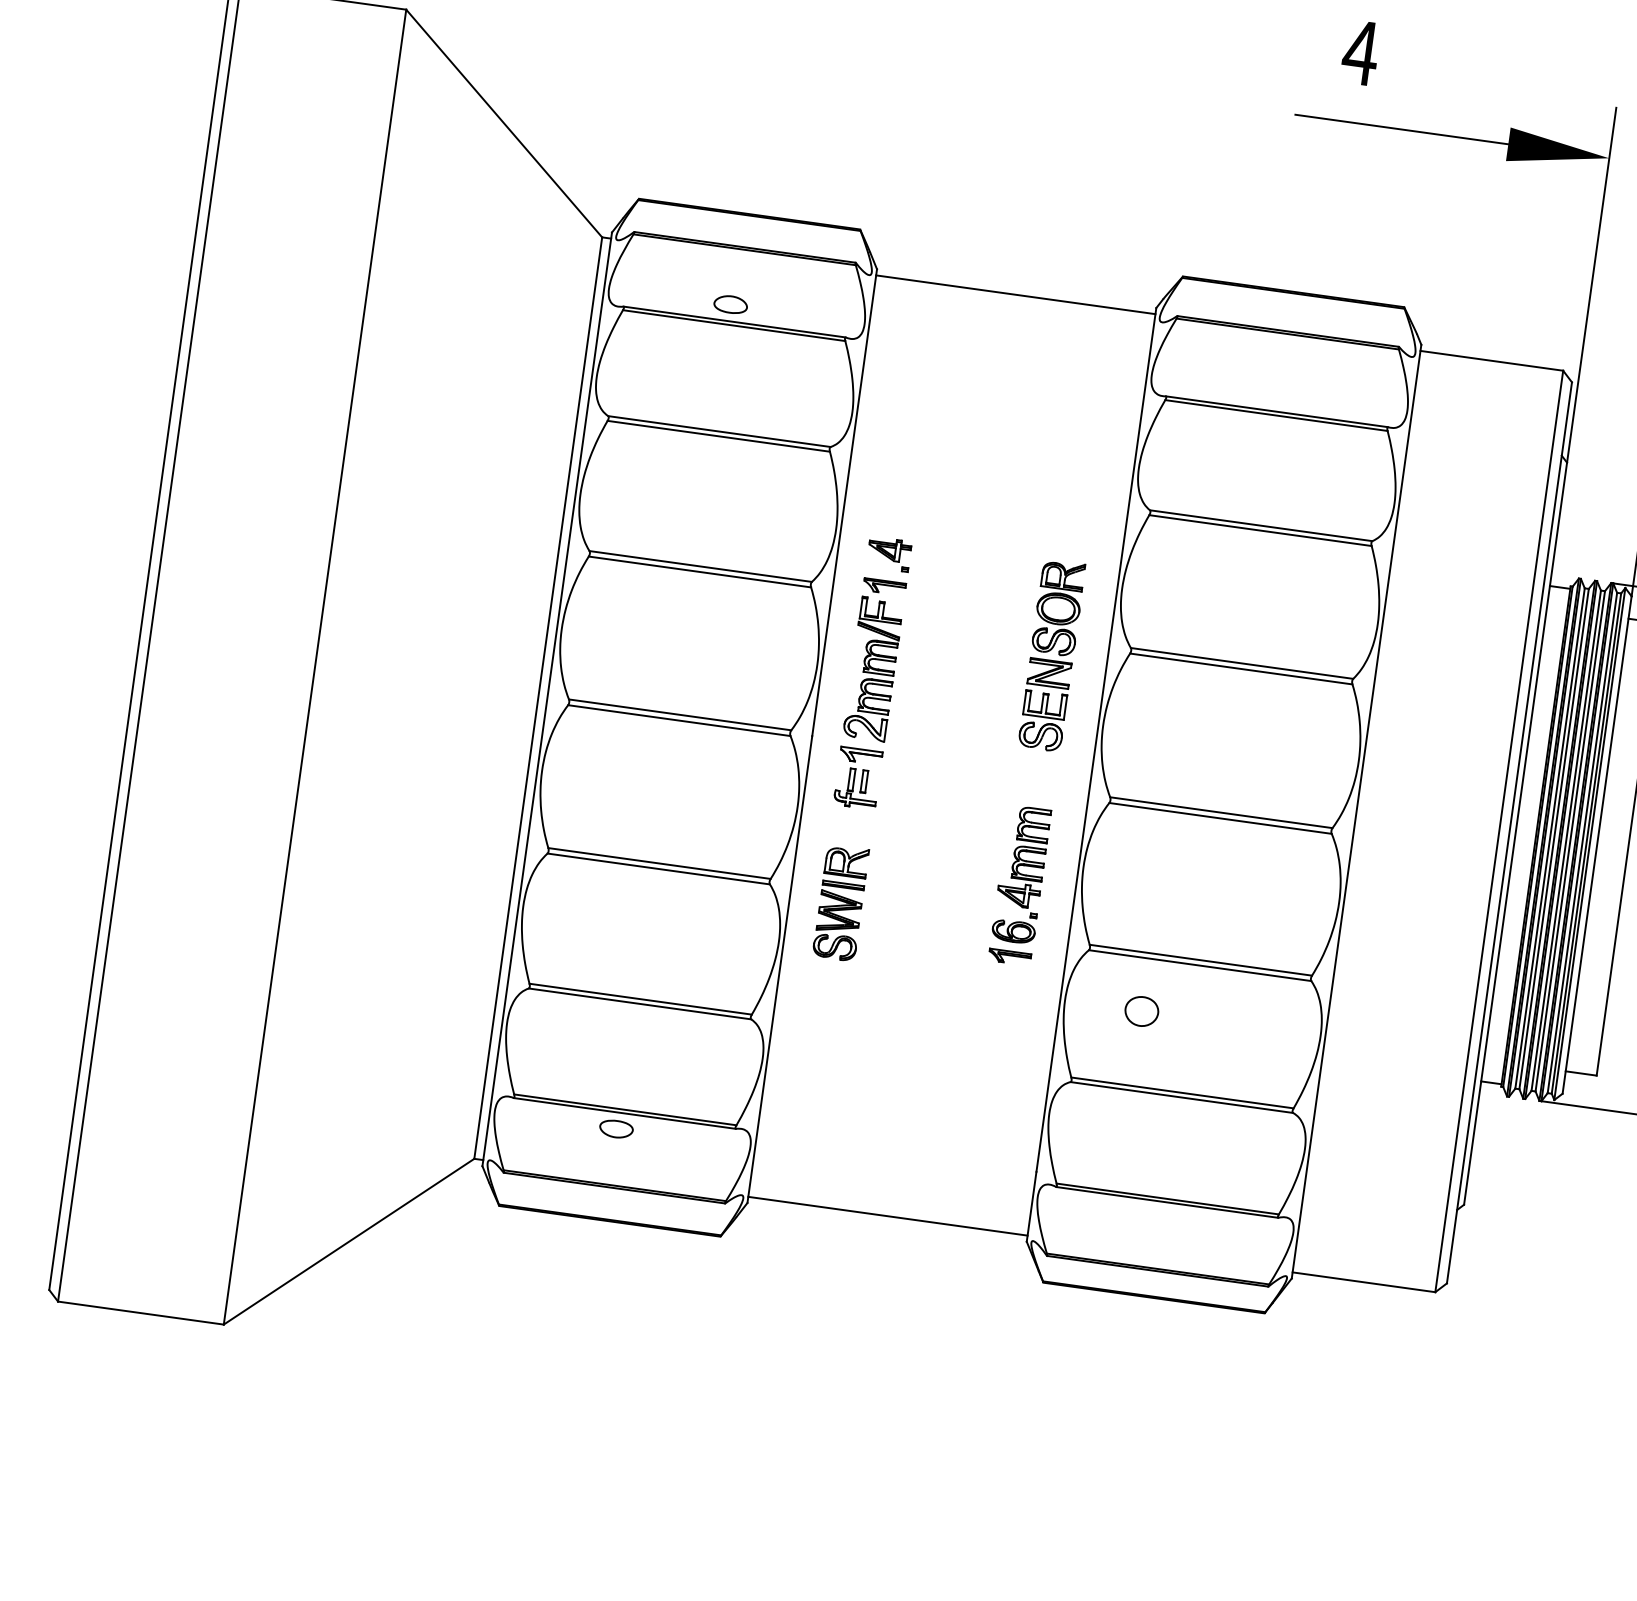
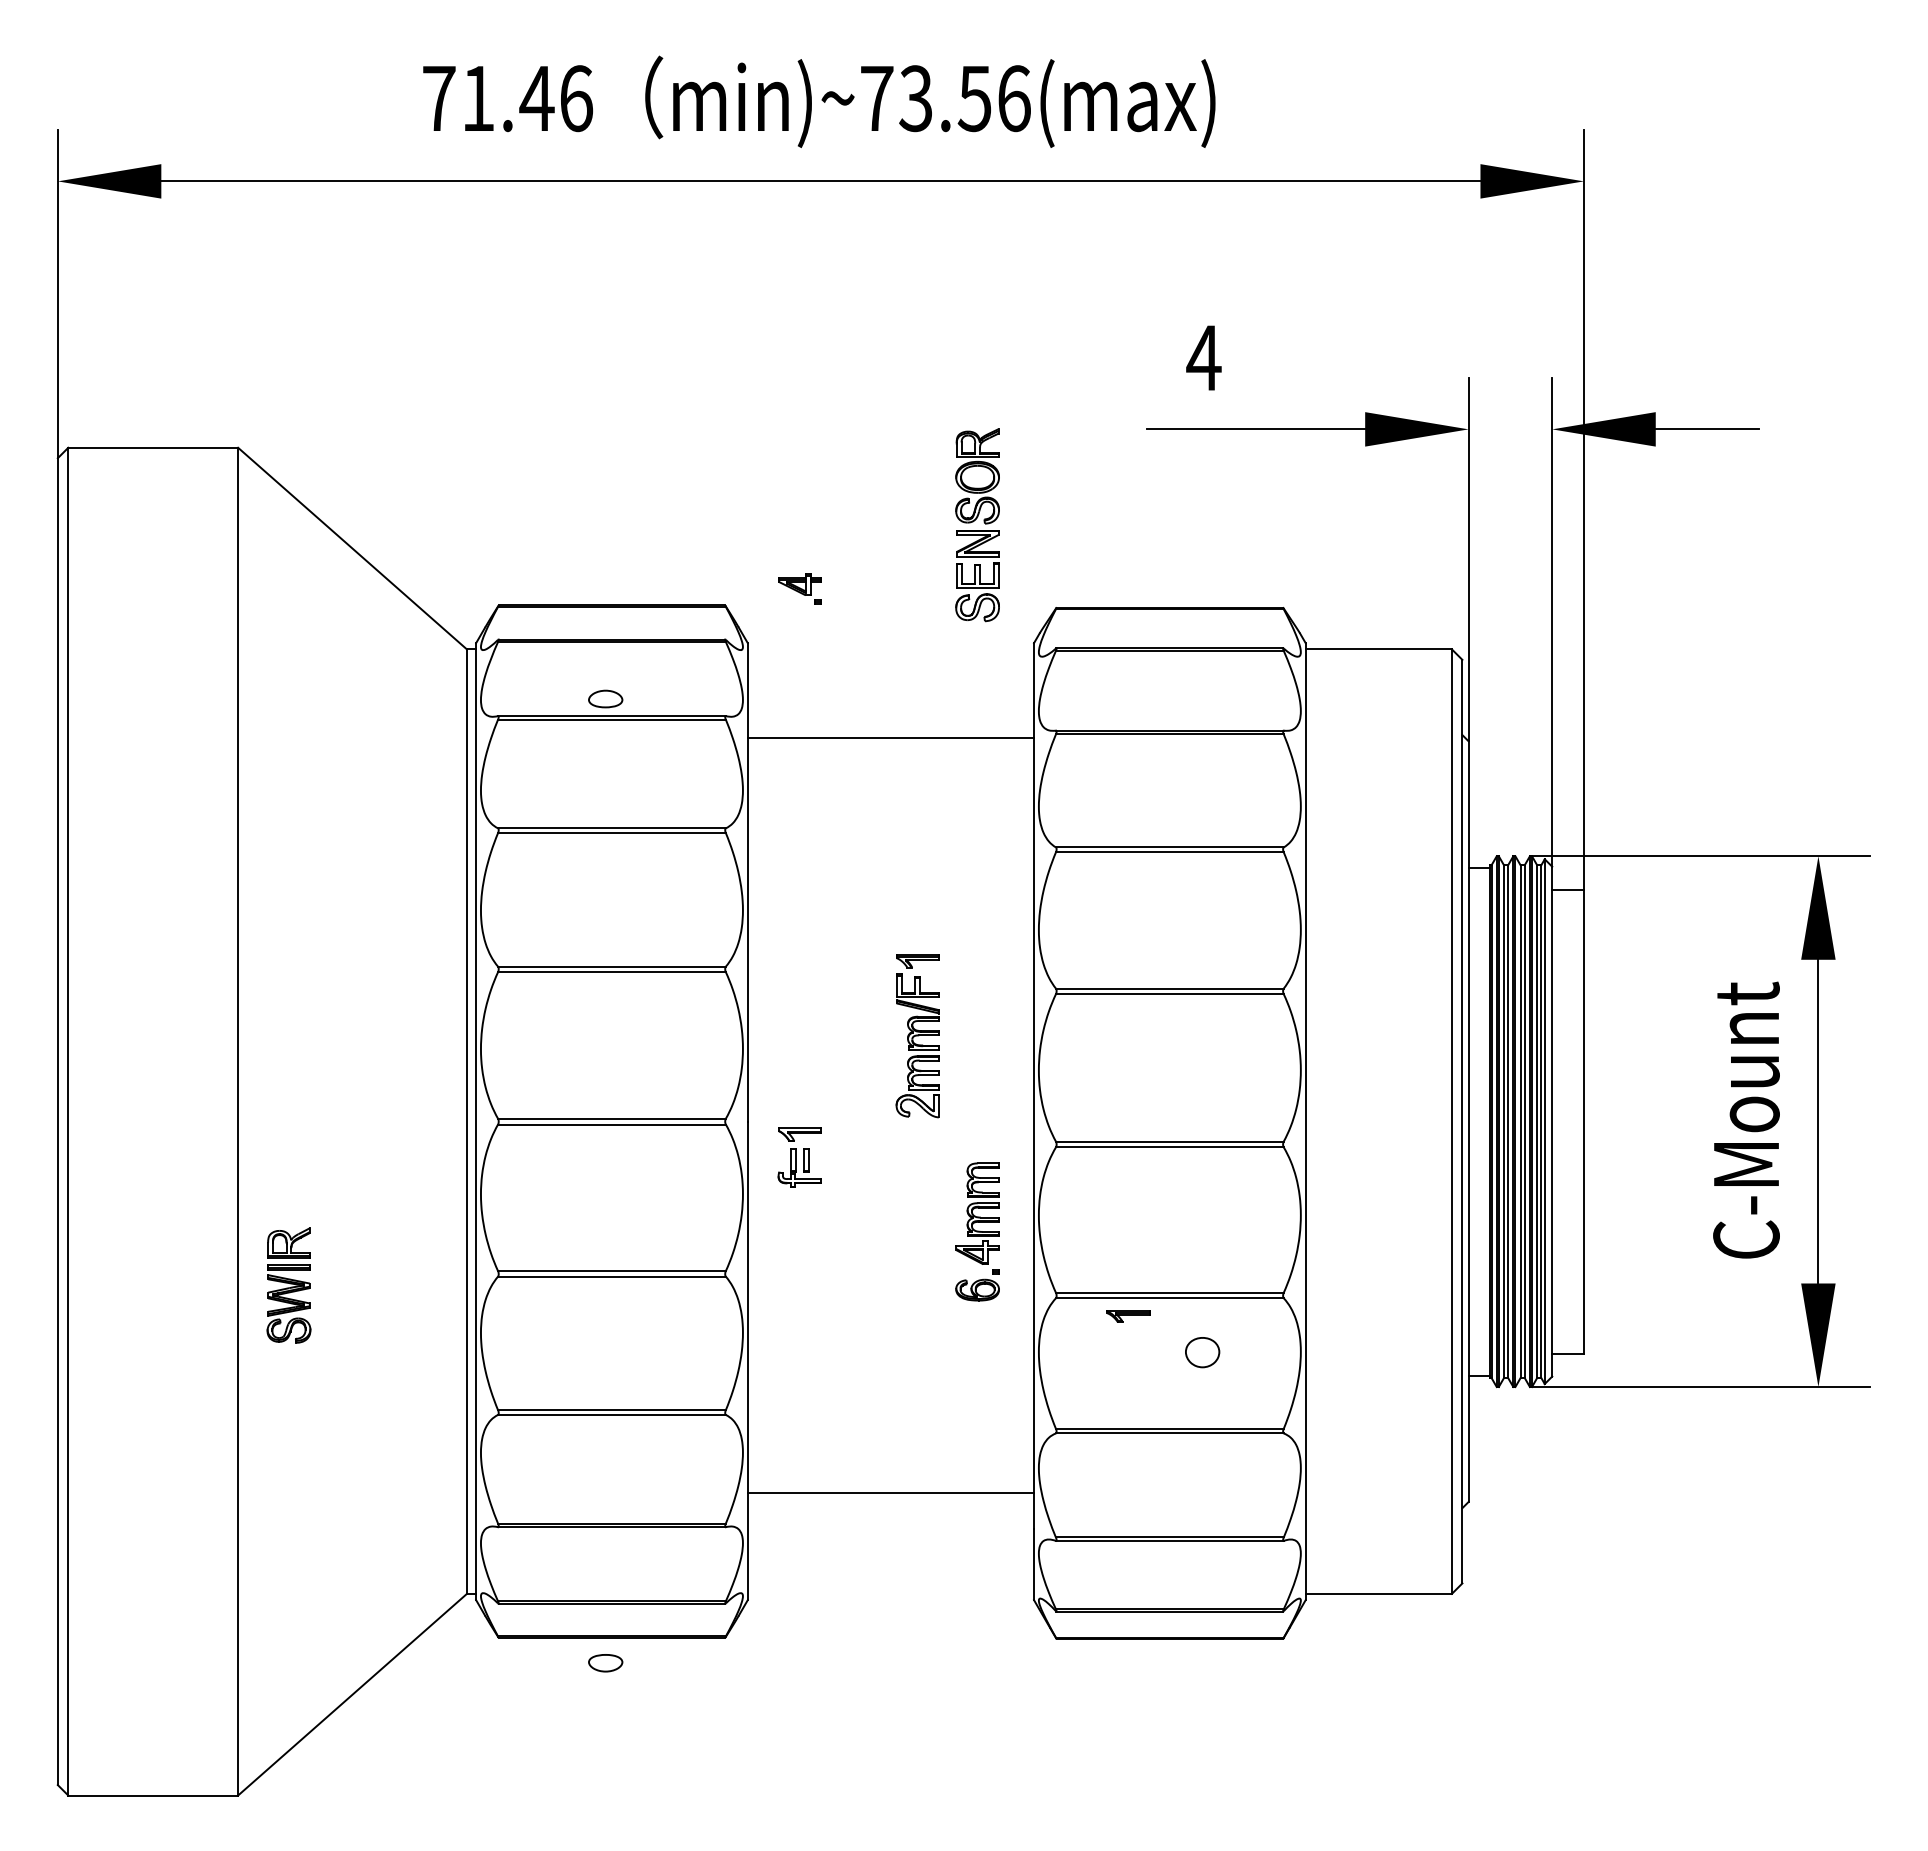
line: (1015, 294) -> (890, 738), moved
part: (888, 553) -> (799, 588), moved
part: (1051, 655) -> (977, 525), moved
part: (874, 660) -> (917, 1036), moved
part: (840, 902) -> (288, 1285), moved
part: (1009, 957) -> (1128, 1316), moved
part: (1141, 1011) -> (1202, 1352), moved
part: (616, 1129) -> (605, 1663), moved
line: (887, 1215) -> (890, 1492), moved

